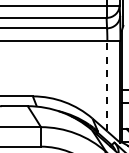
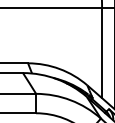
line: (107, 85) -> (102, 52), dashed -> solid

